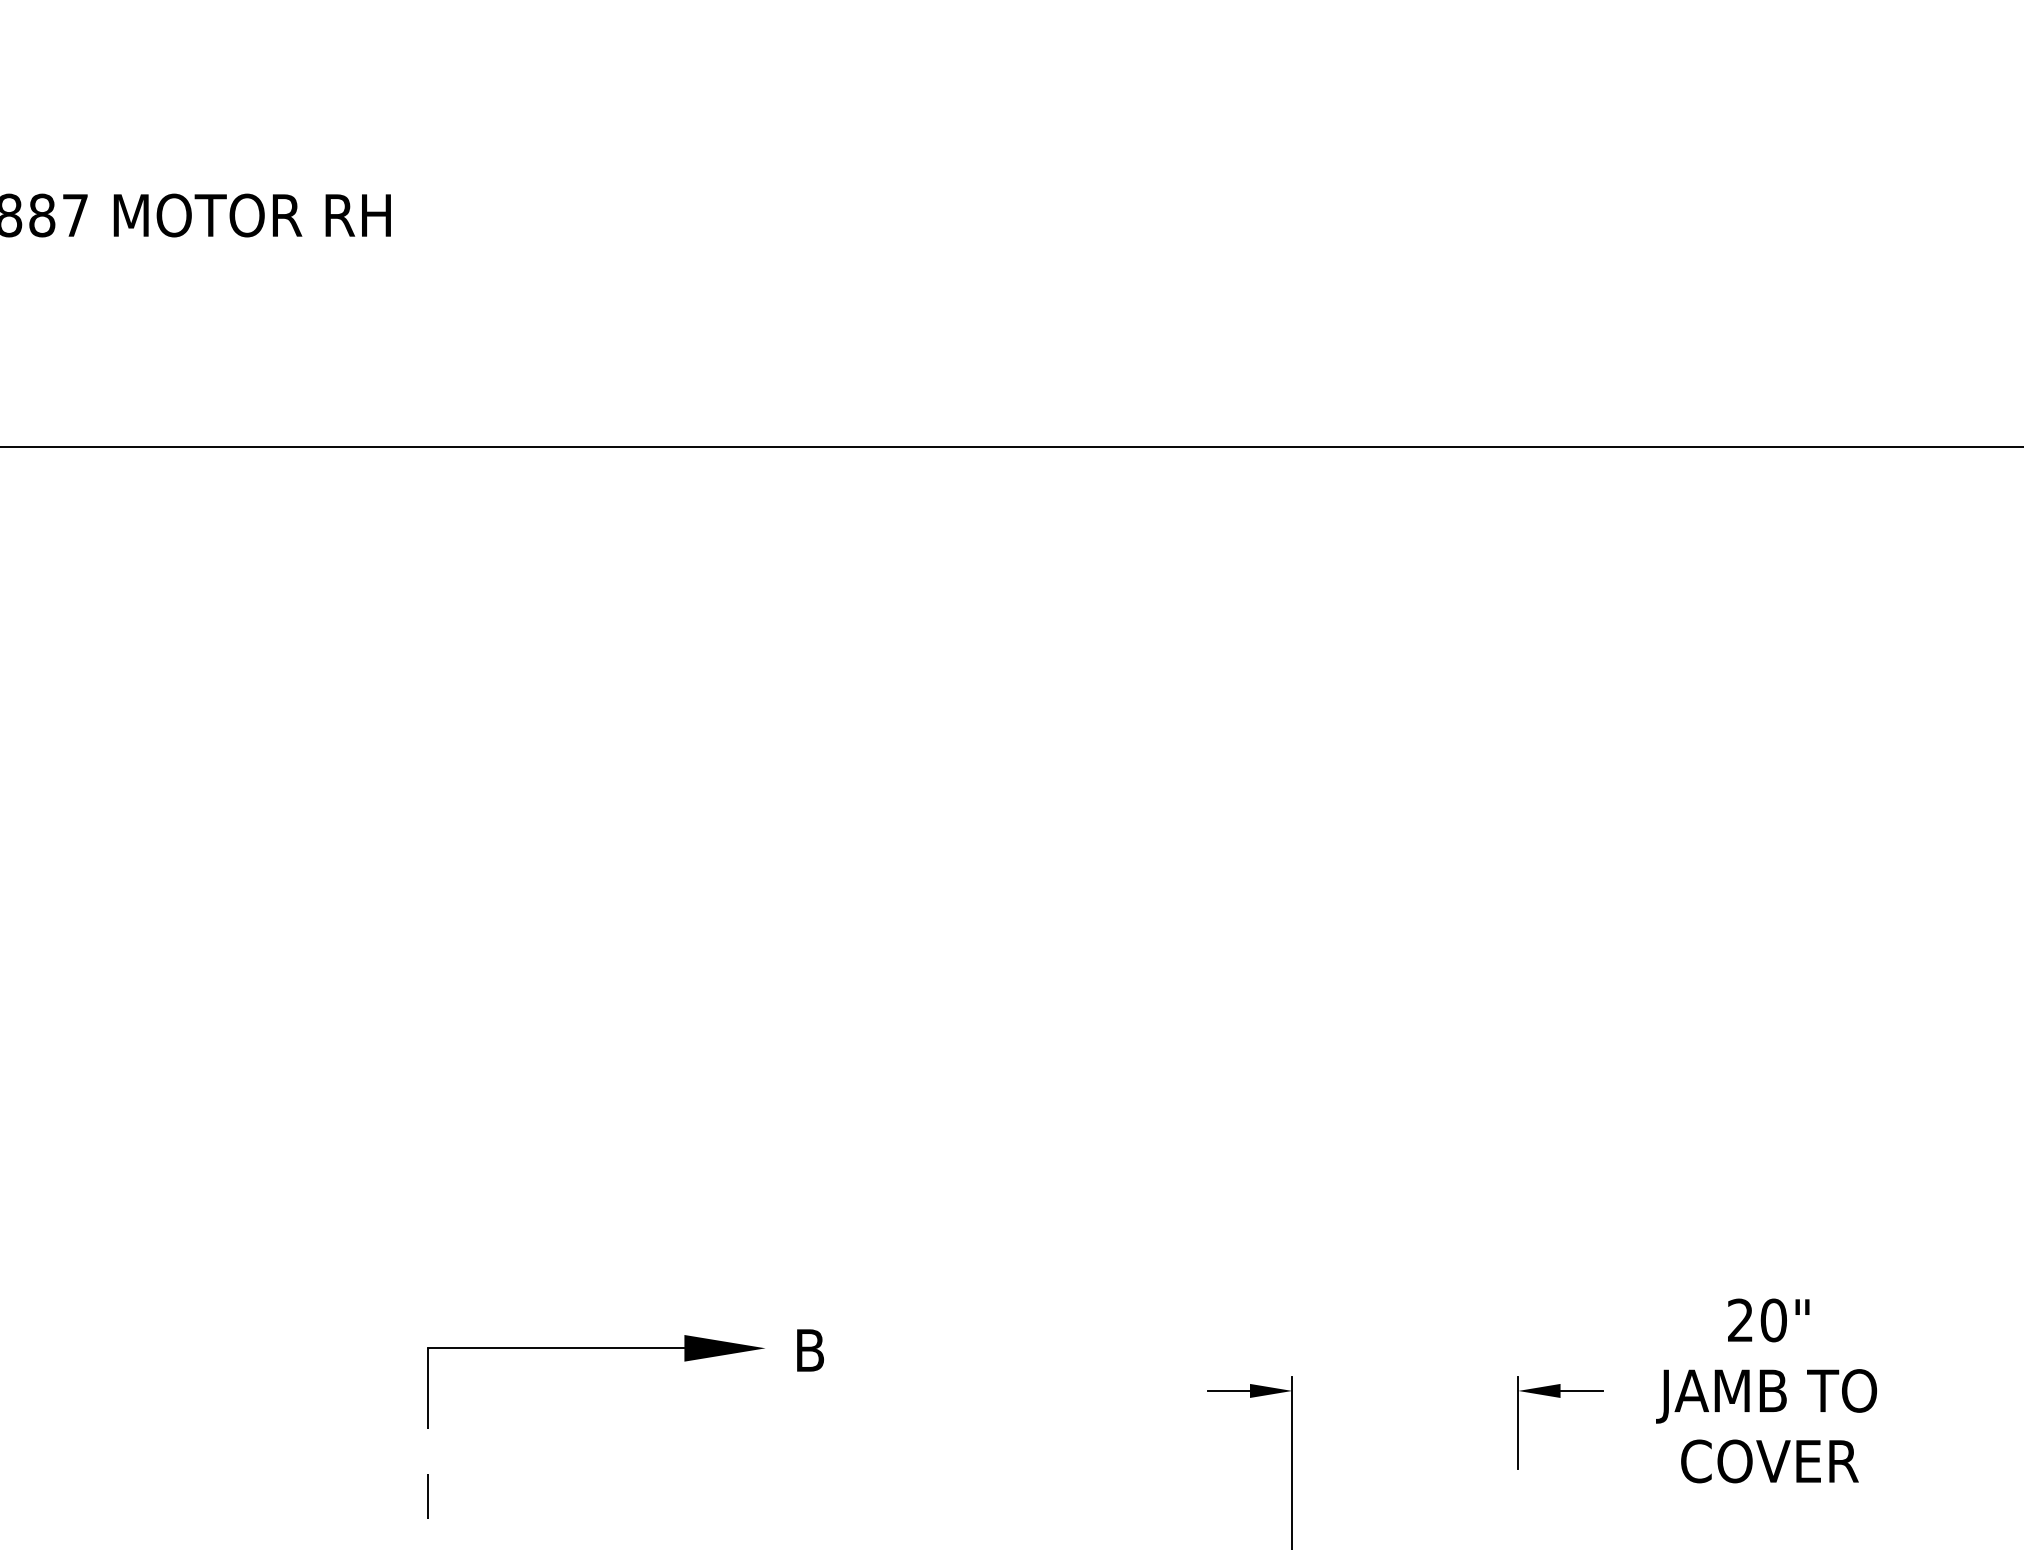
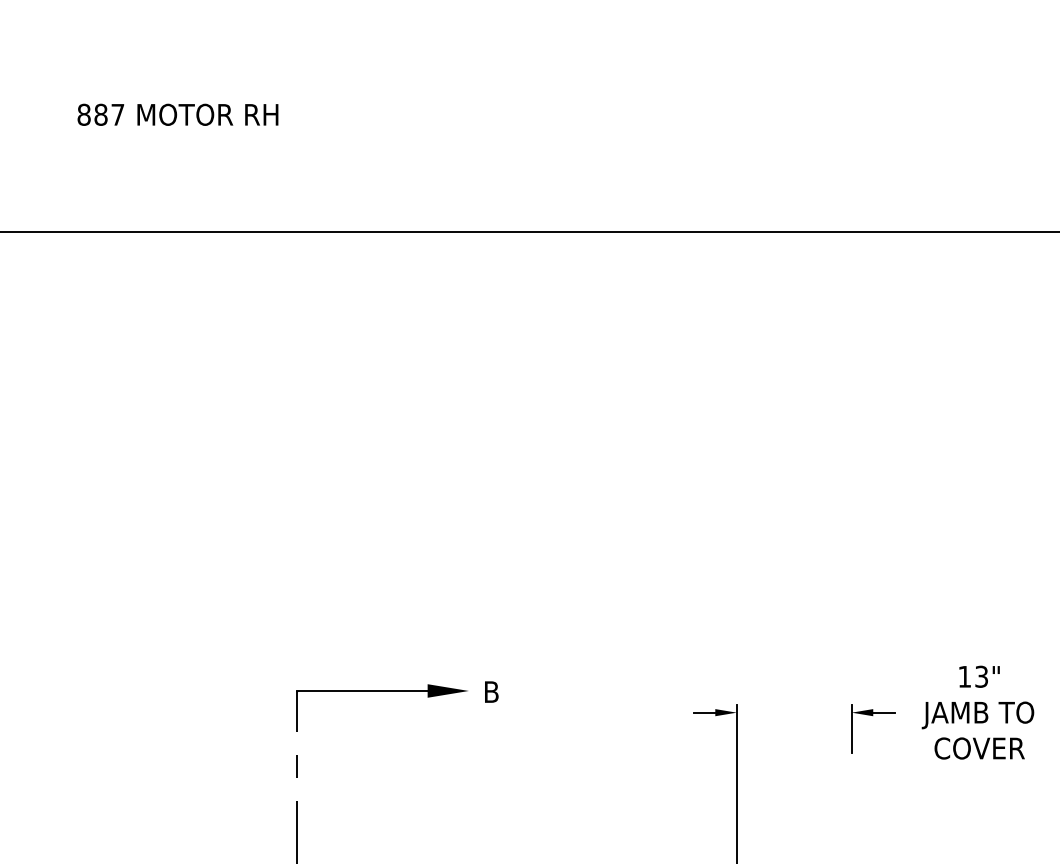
text: (1757, 1319) -> (973, 676), 20" -> 13"

